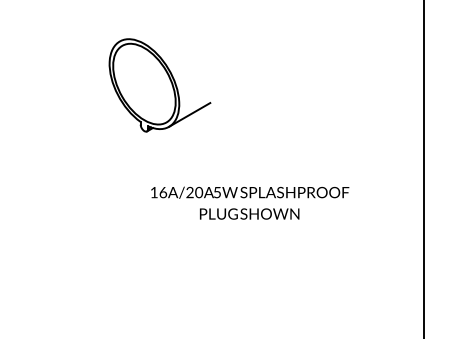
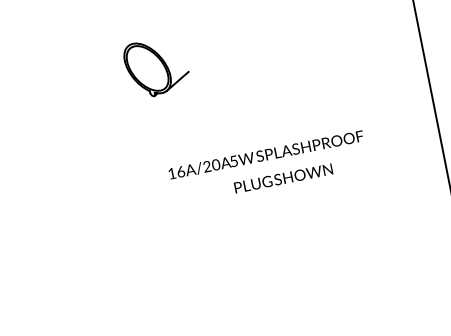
part: (159, 85) -> (156, 67), size x0.6
text: (249, 213) -> (283, 178), moved

